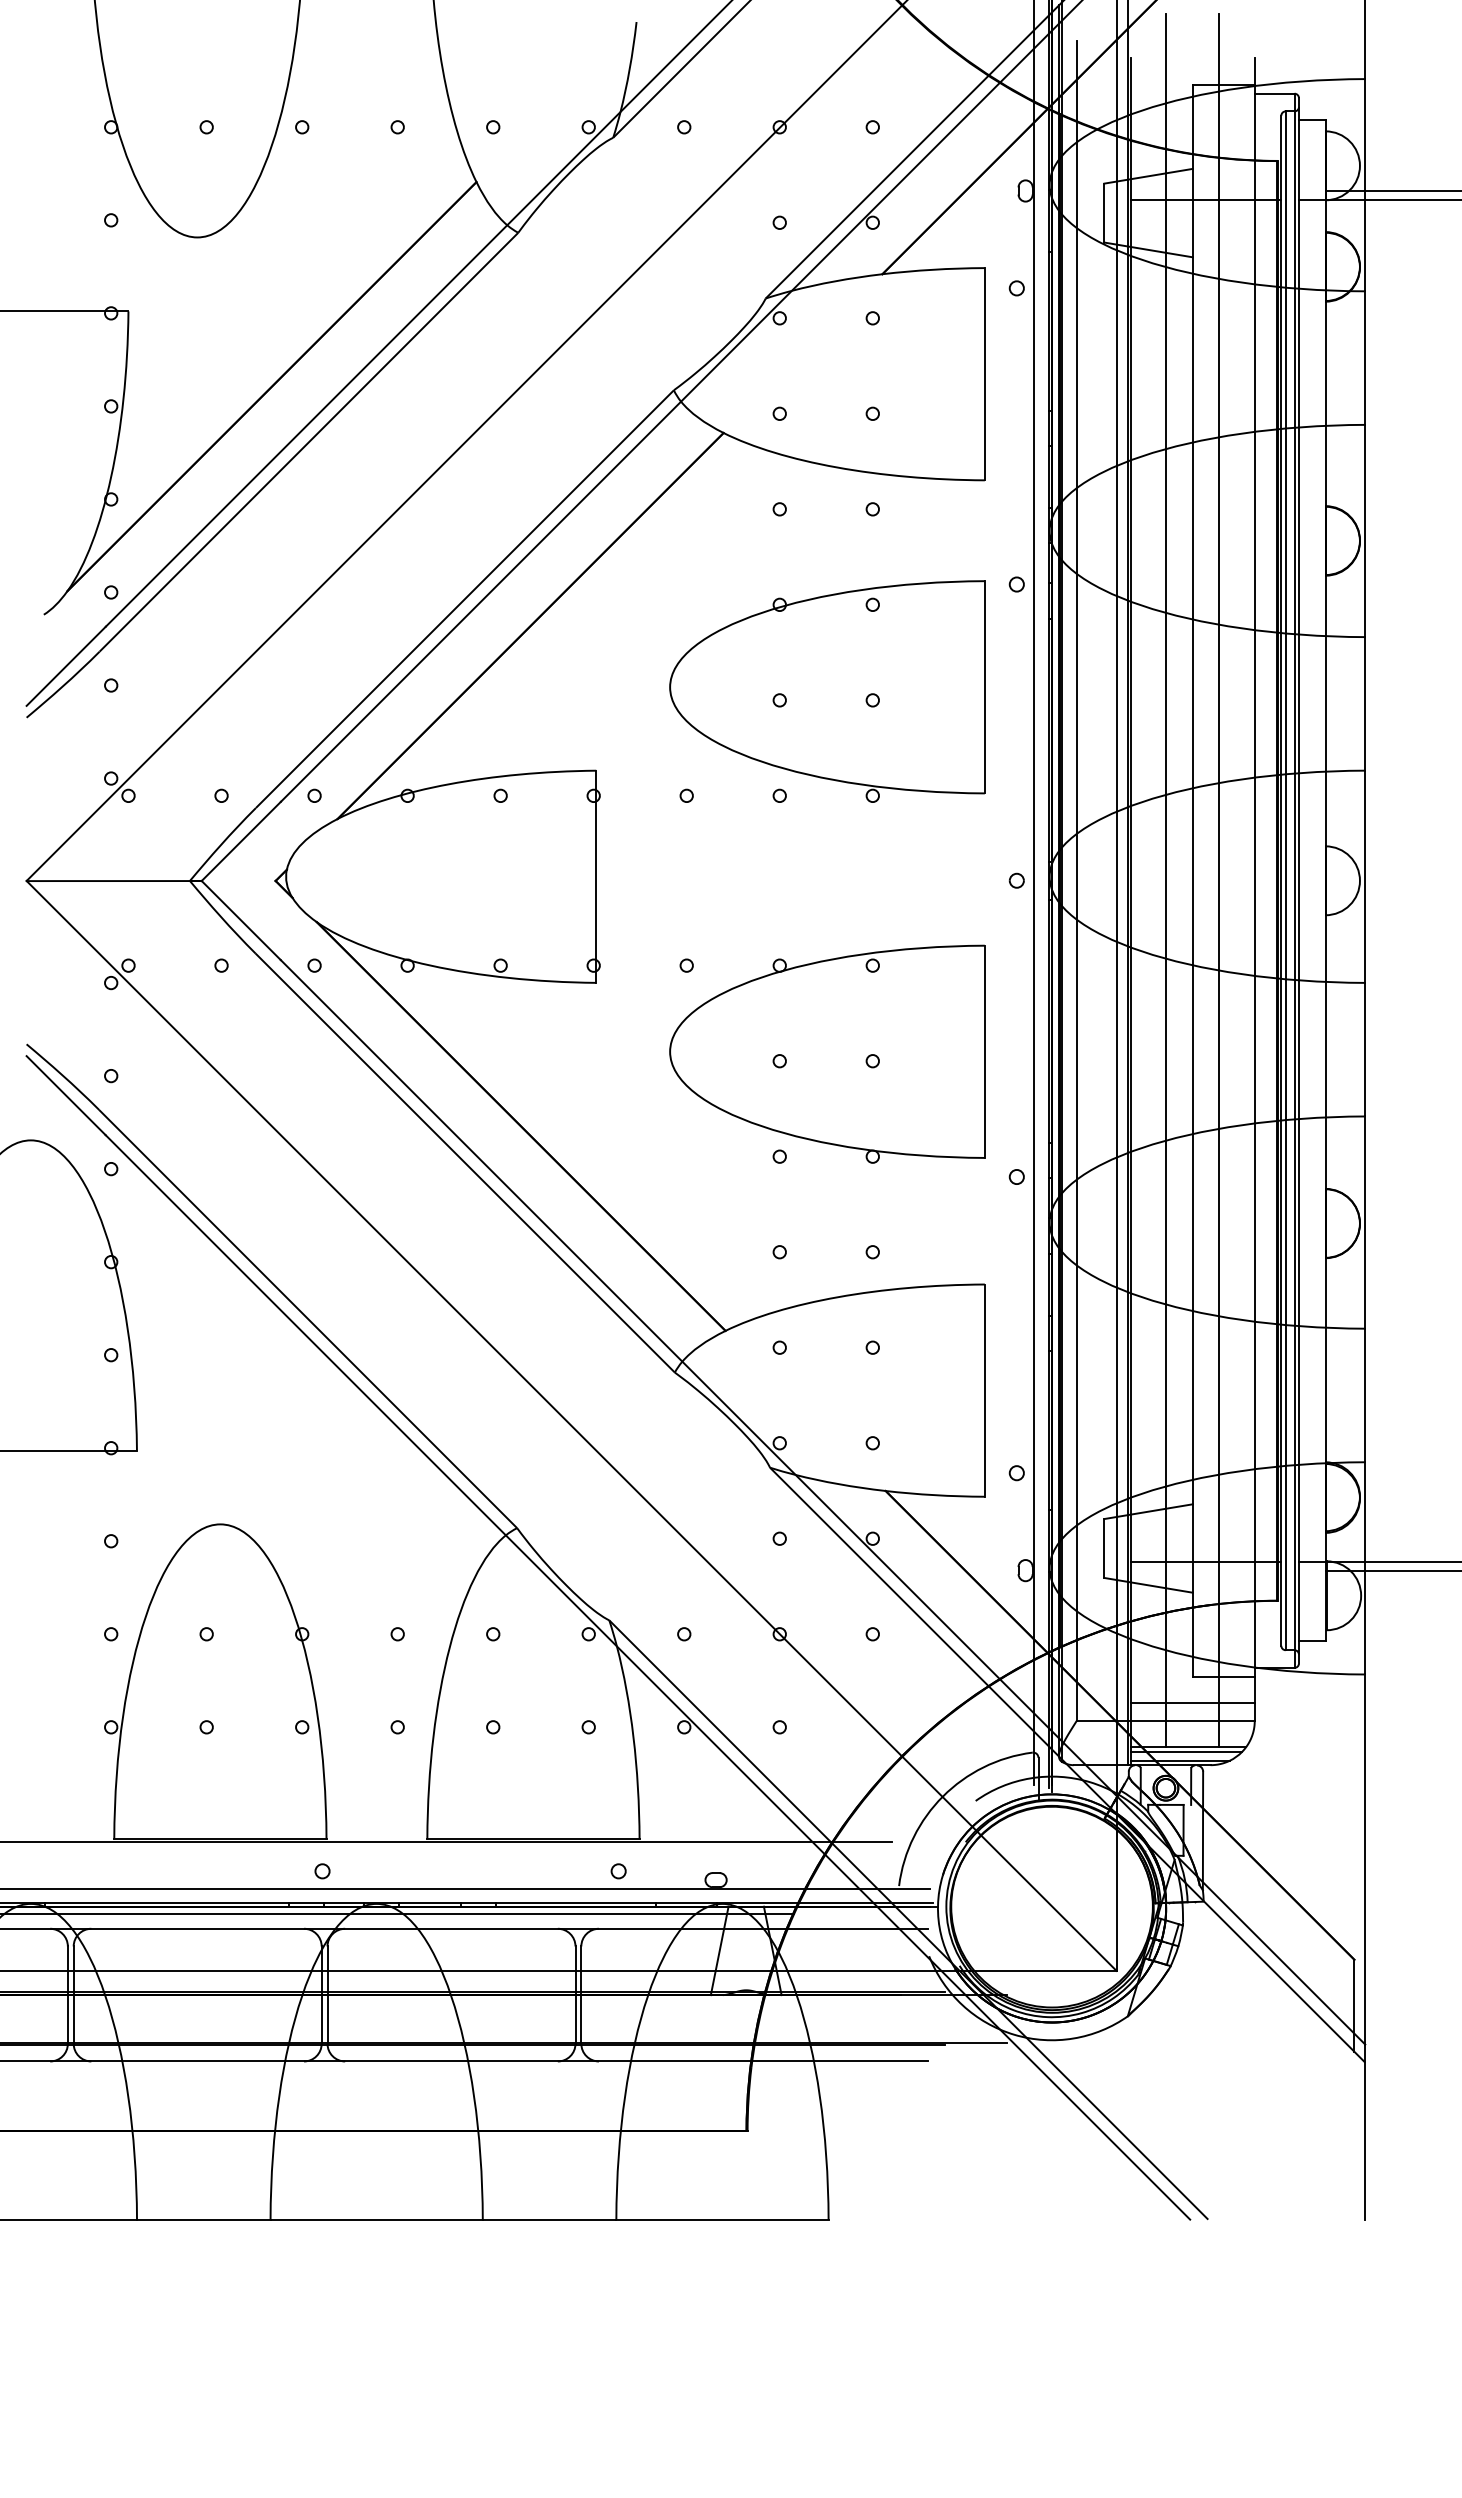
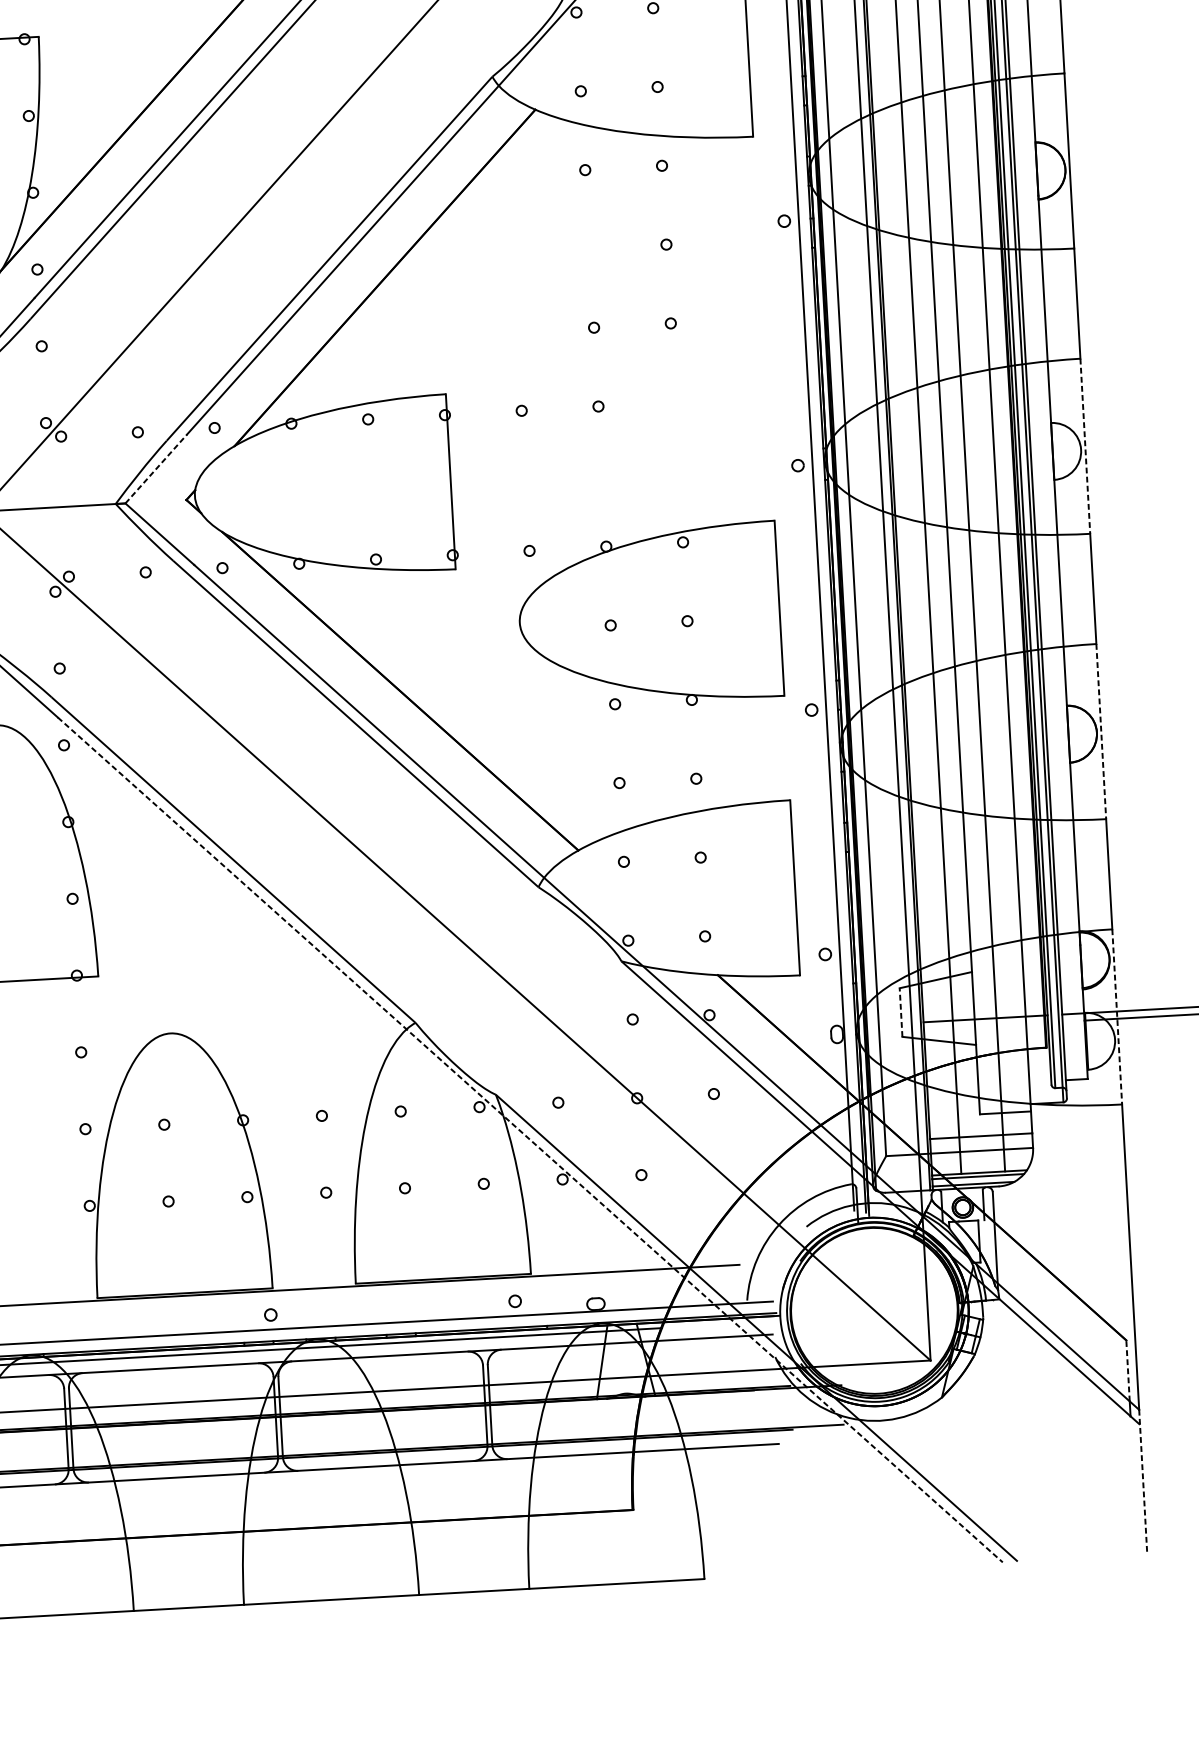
part: (827, 691) -> (633, 318), removed
line: (241, 841) -> (156, 469), solid -> dashed
line: (1365, 877) -> (1085, 446), solid -> dashed
line: (1365, 1223) -> (1101, 732), solid -> dashed
line: (1104, 1548) -> (901, 1012), solid -> dashed
line: (1365, 1568) -> (1117, 1017), solid -> dashed
line: (647, 1677) -> (530, 1140), solid -> dashed
line: (1354, 1996) -> (1128, 1370), solid -> dashed
line: (1365, 2132) -> (1143, 1482), solid -> dashed

